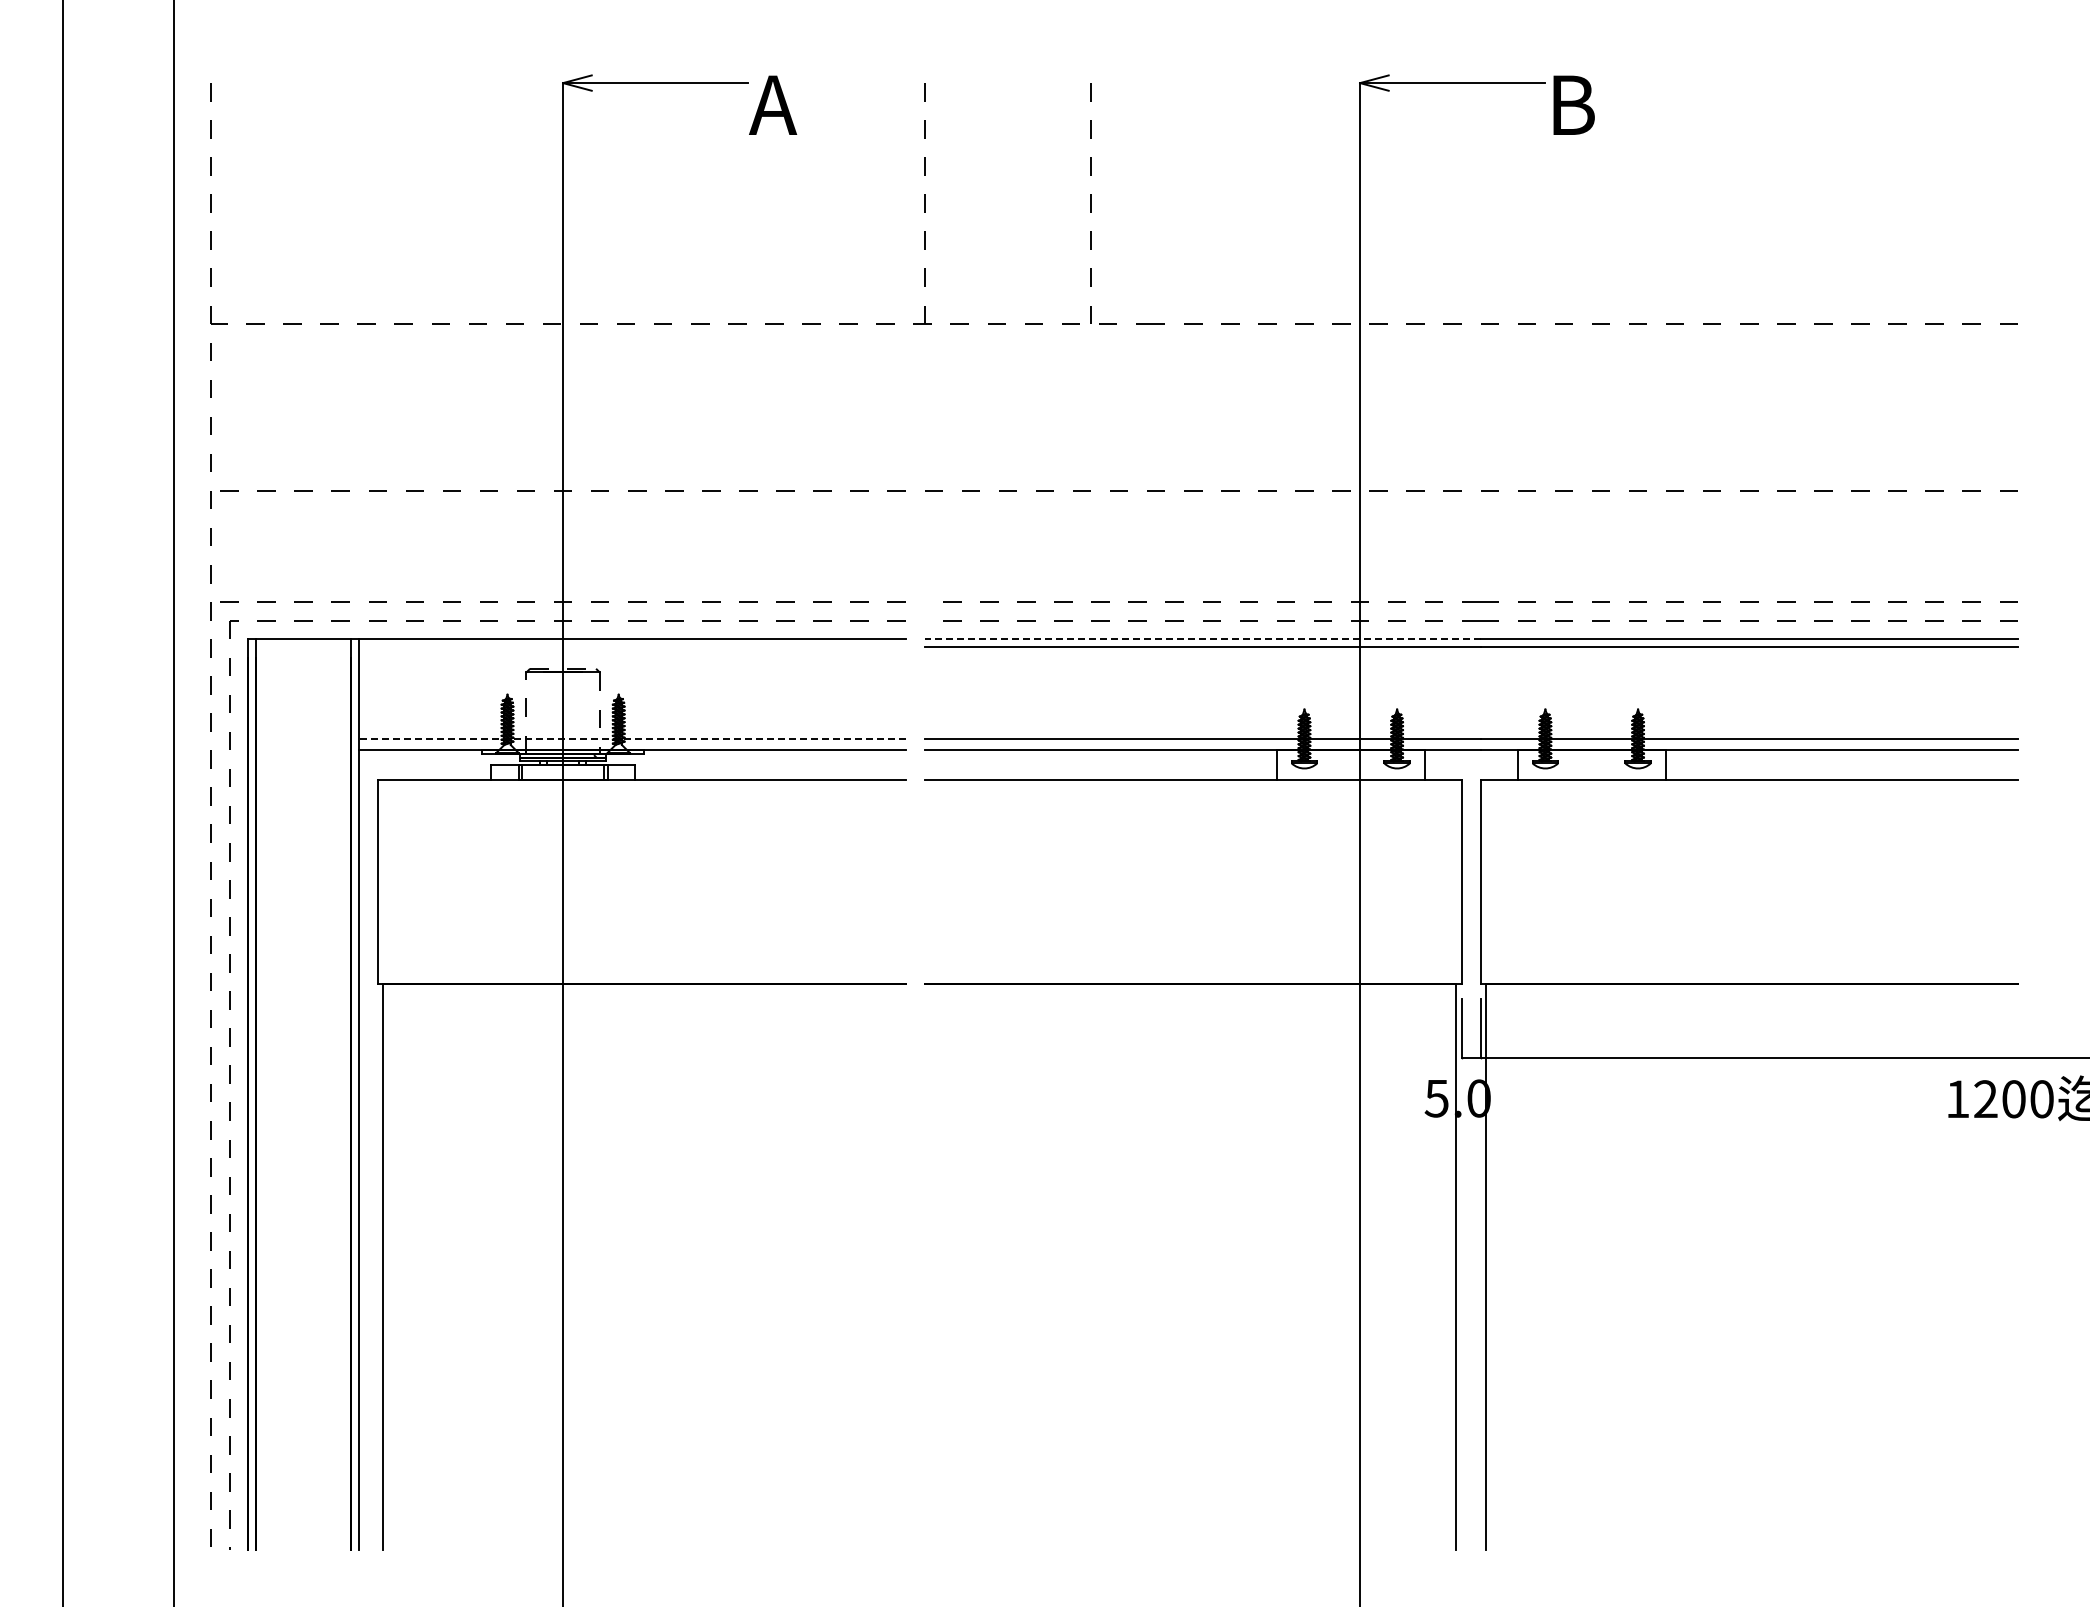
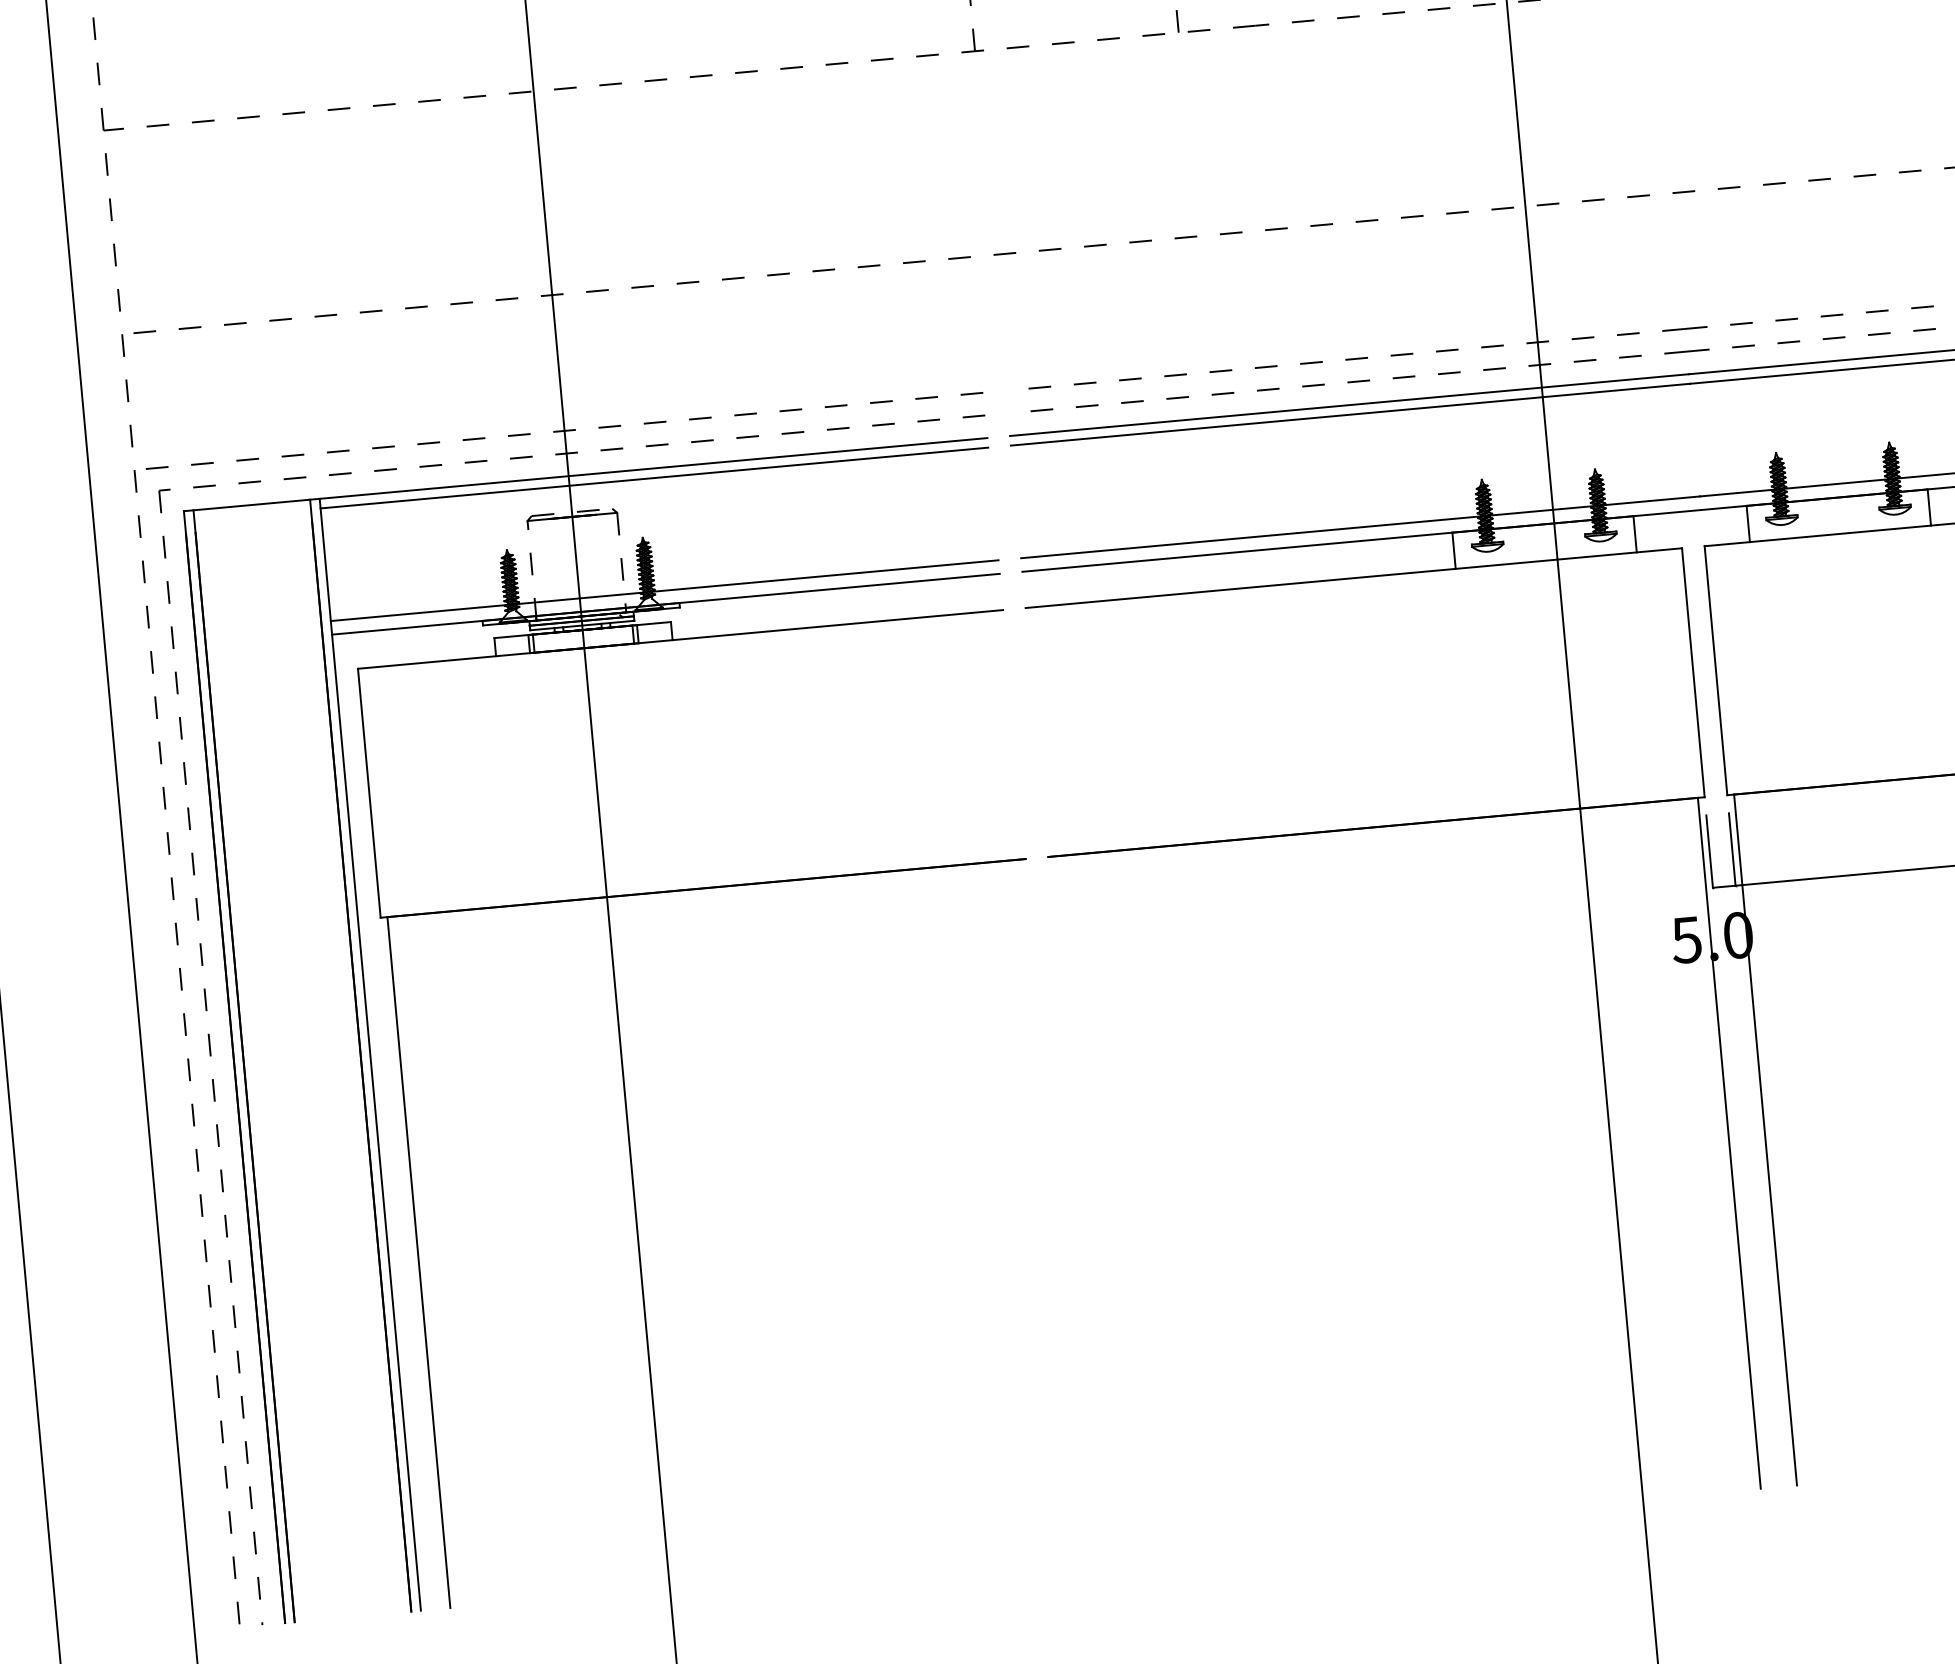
line: (1202, 639) -> (1349, 405), dashed -> solid
line: (632, 646) -> (654, 477), added
line: (632, 739) -> (664, 591), dashed -> solid

